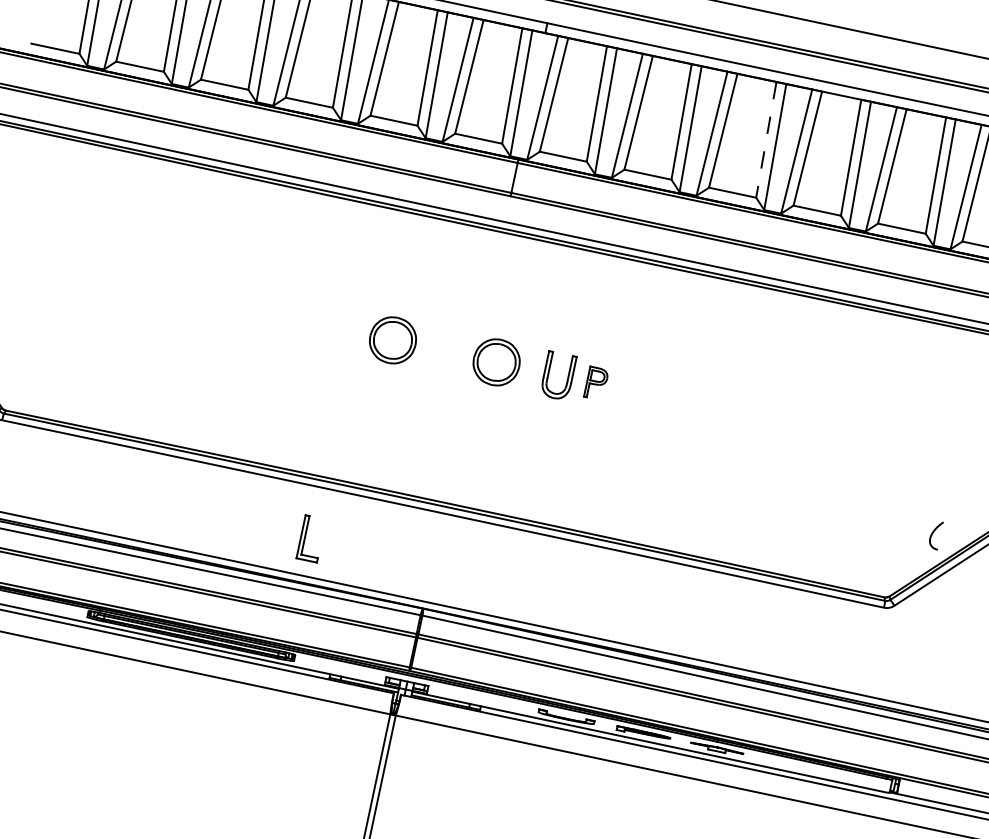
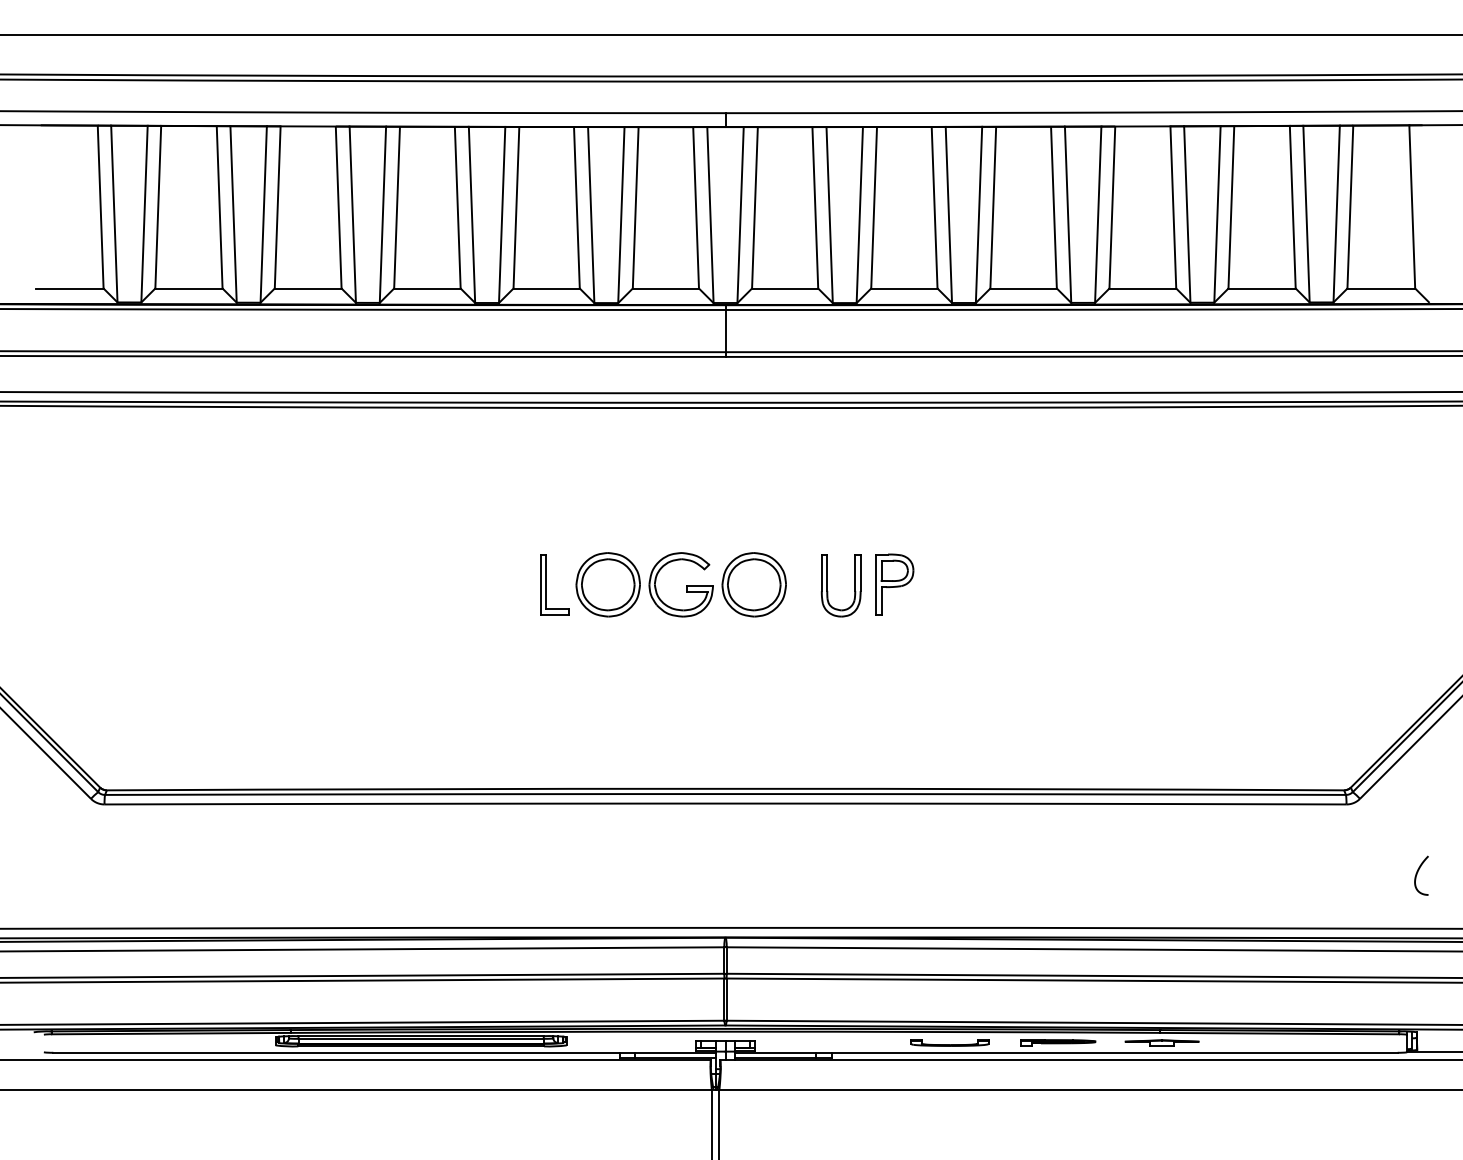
line: (766, 139) -> (1053, 207), dashed -> solid
part: (448, 352) -> (686, 585), added
part: (596, 383) -> (894, 584), size x1.43
curve: (932, 534) -> (1417, 875), moved
part: (305, 537) -> (546, 584), moved

